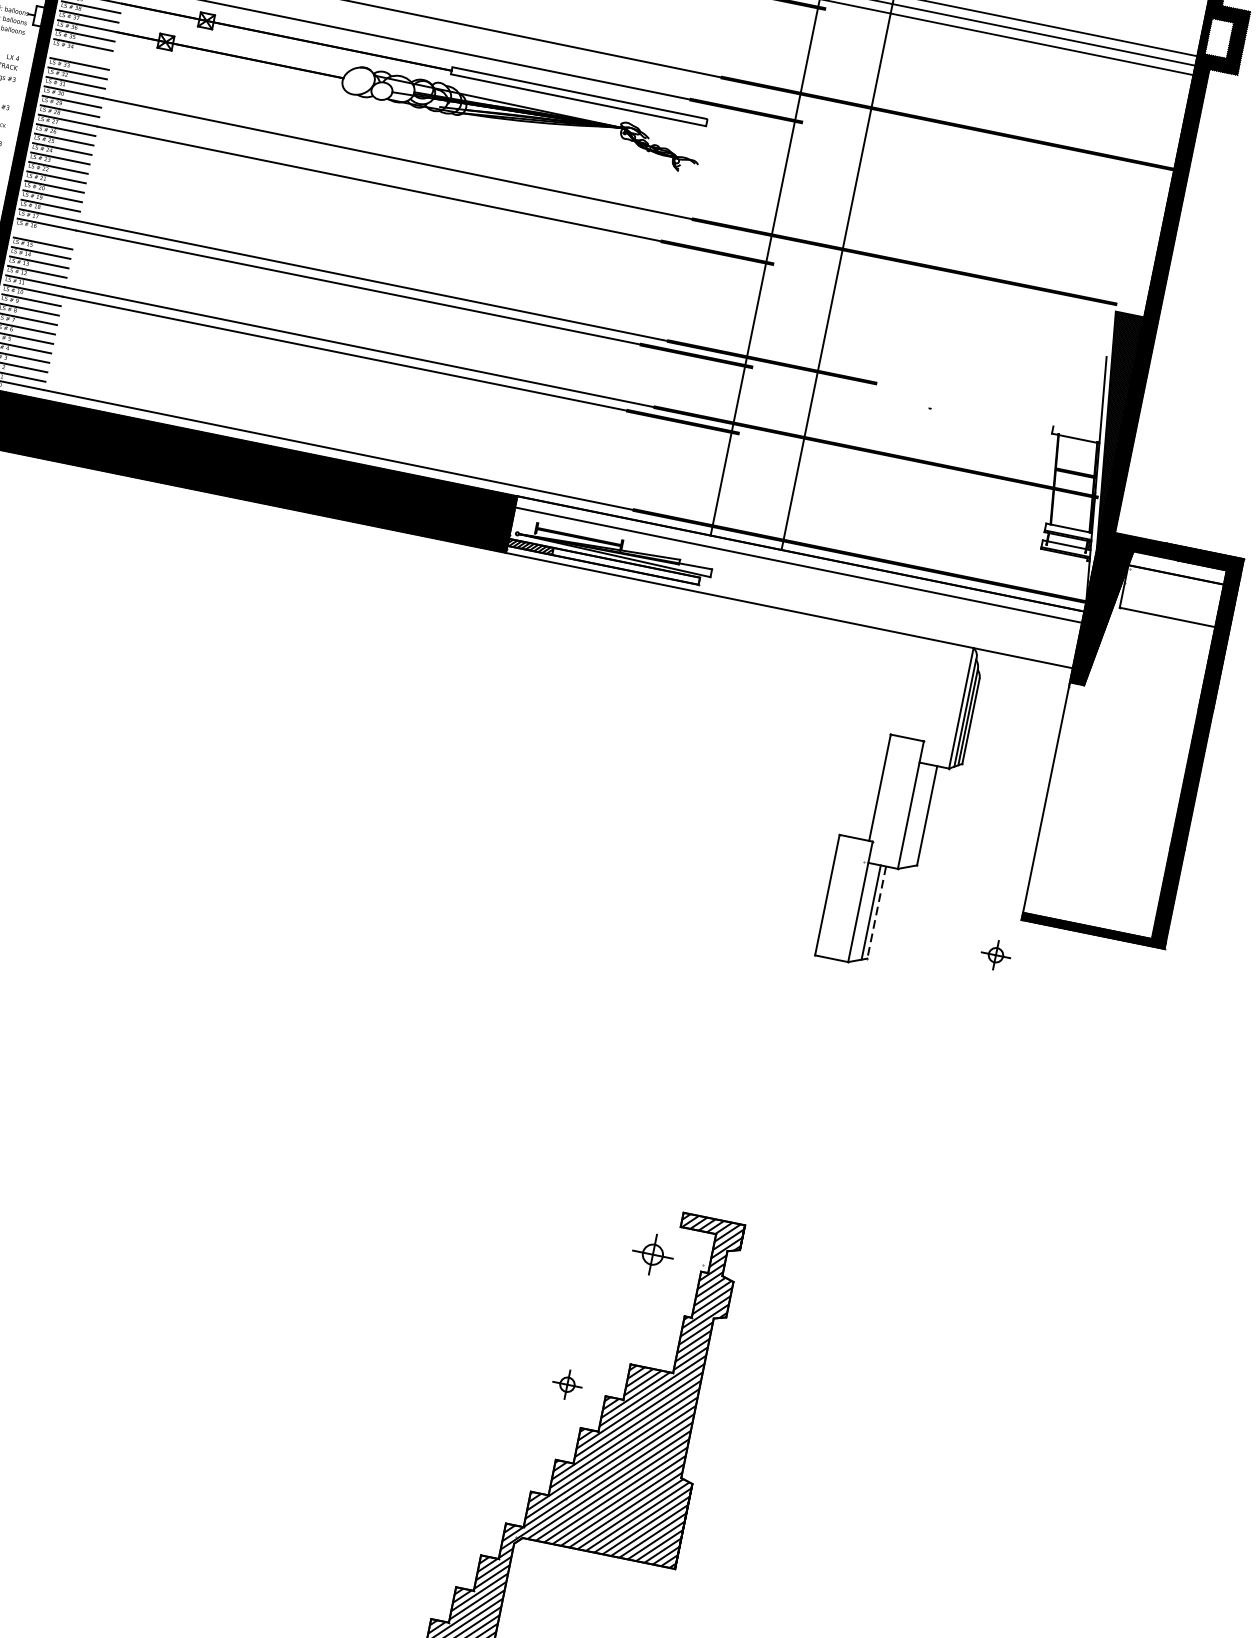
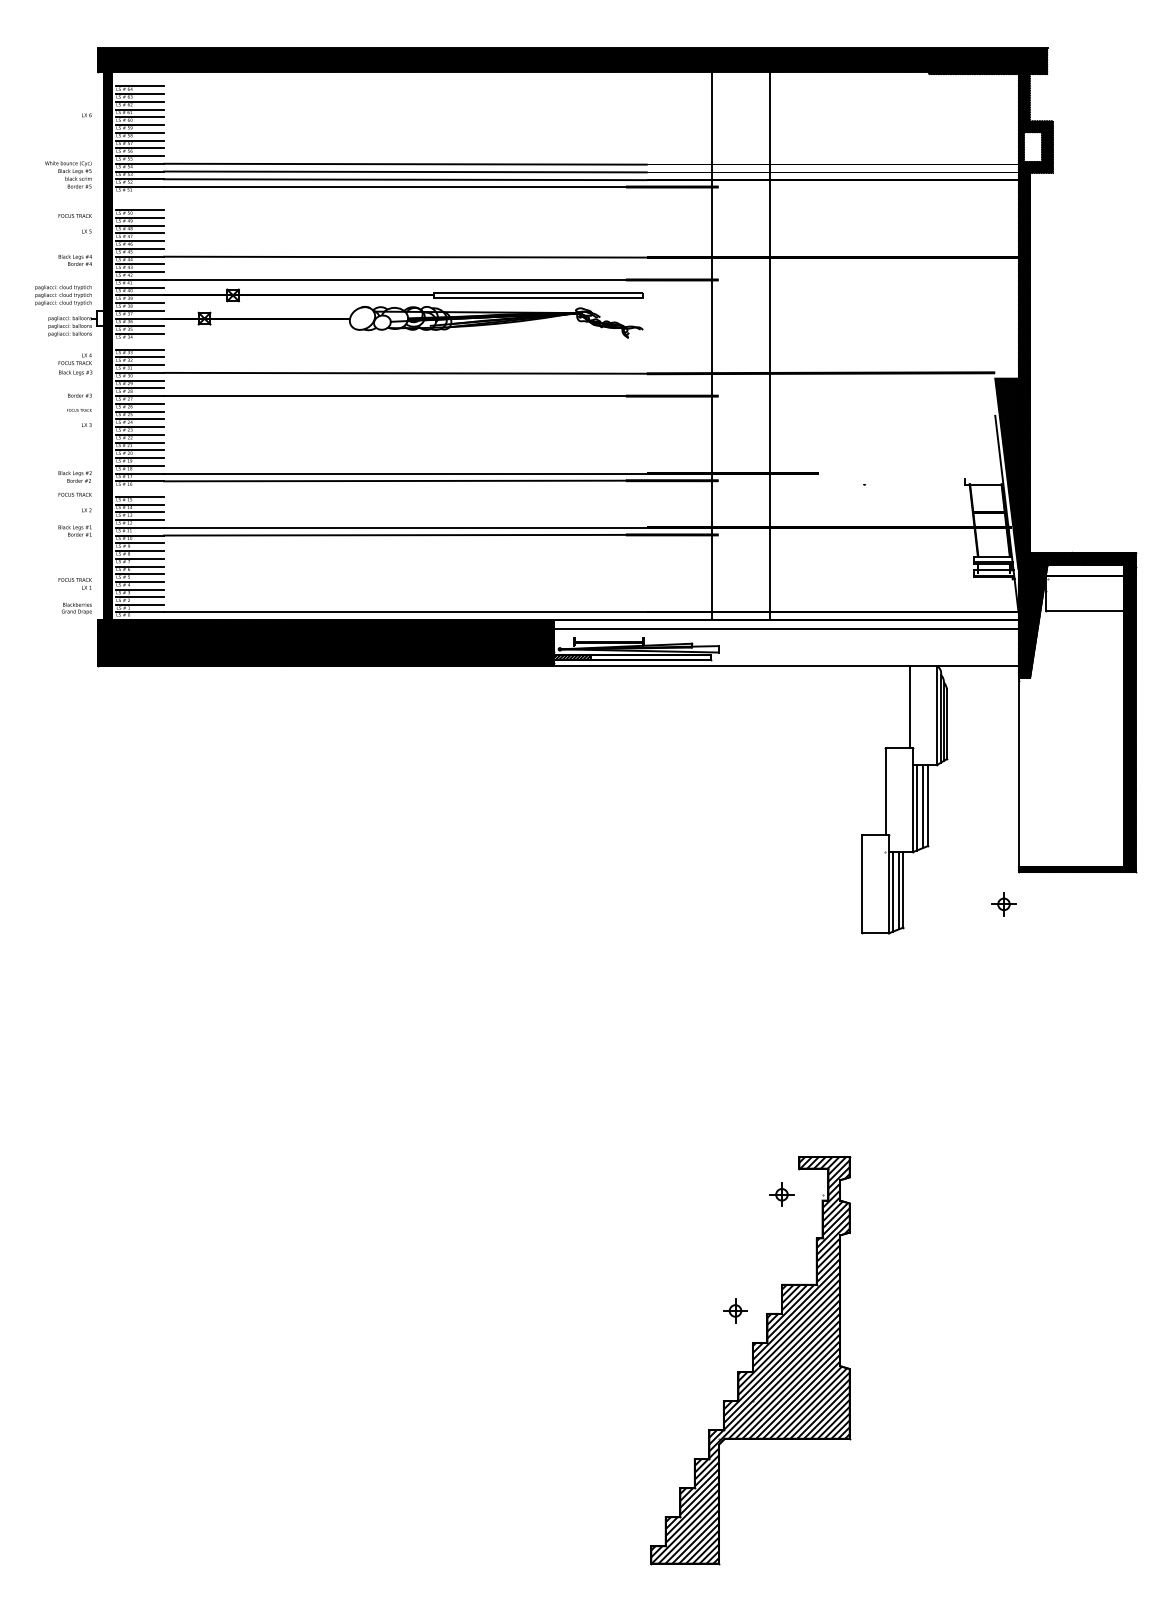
line: (931, 690) -> (910, 706), added
line: (913, 815) -> (916, 807), added
line: (922, 815) -> (923, 806), added
line: (863, 911) -> (892, 891), added
line: (877, 912) -> (903, 889), dashed -> solid
part: (652, 1254) -> (781, 1194), size x0.71

